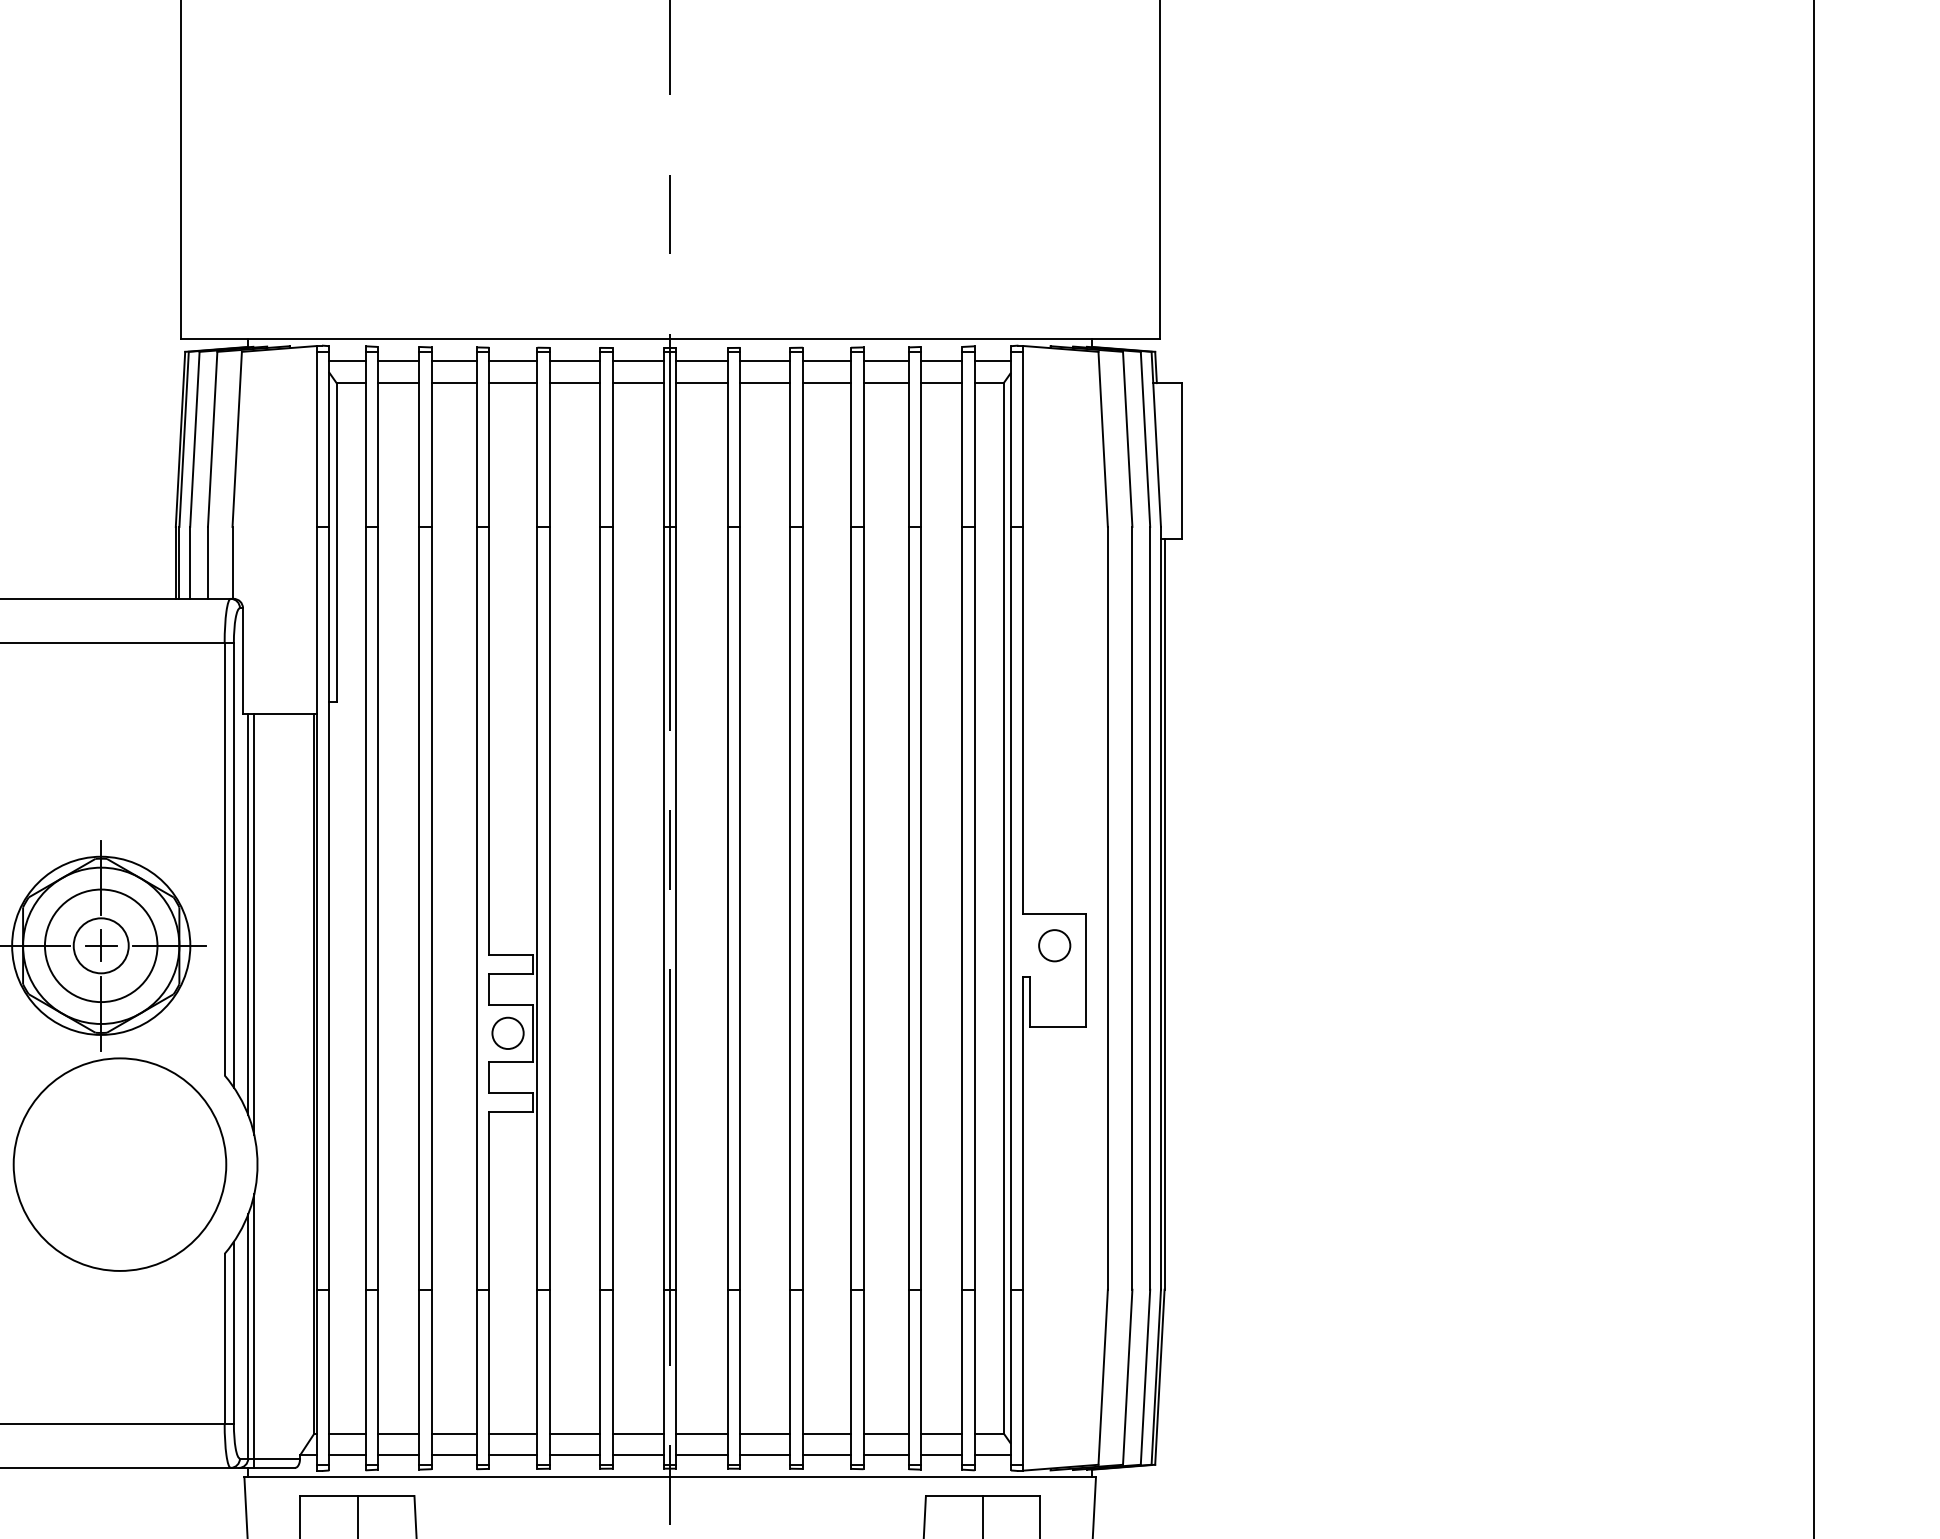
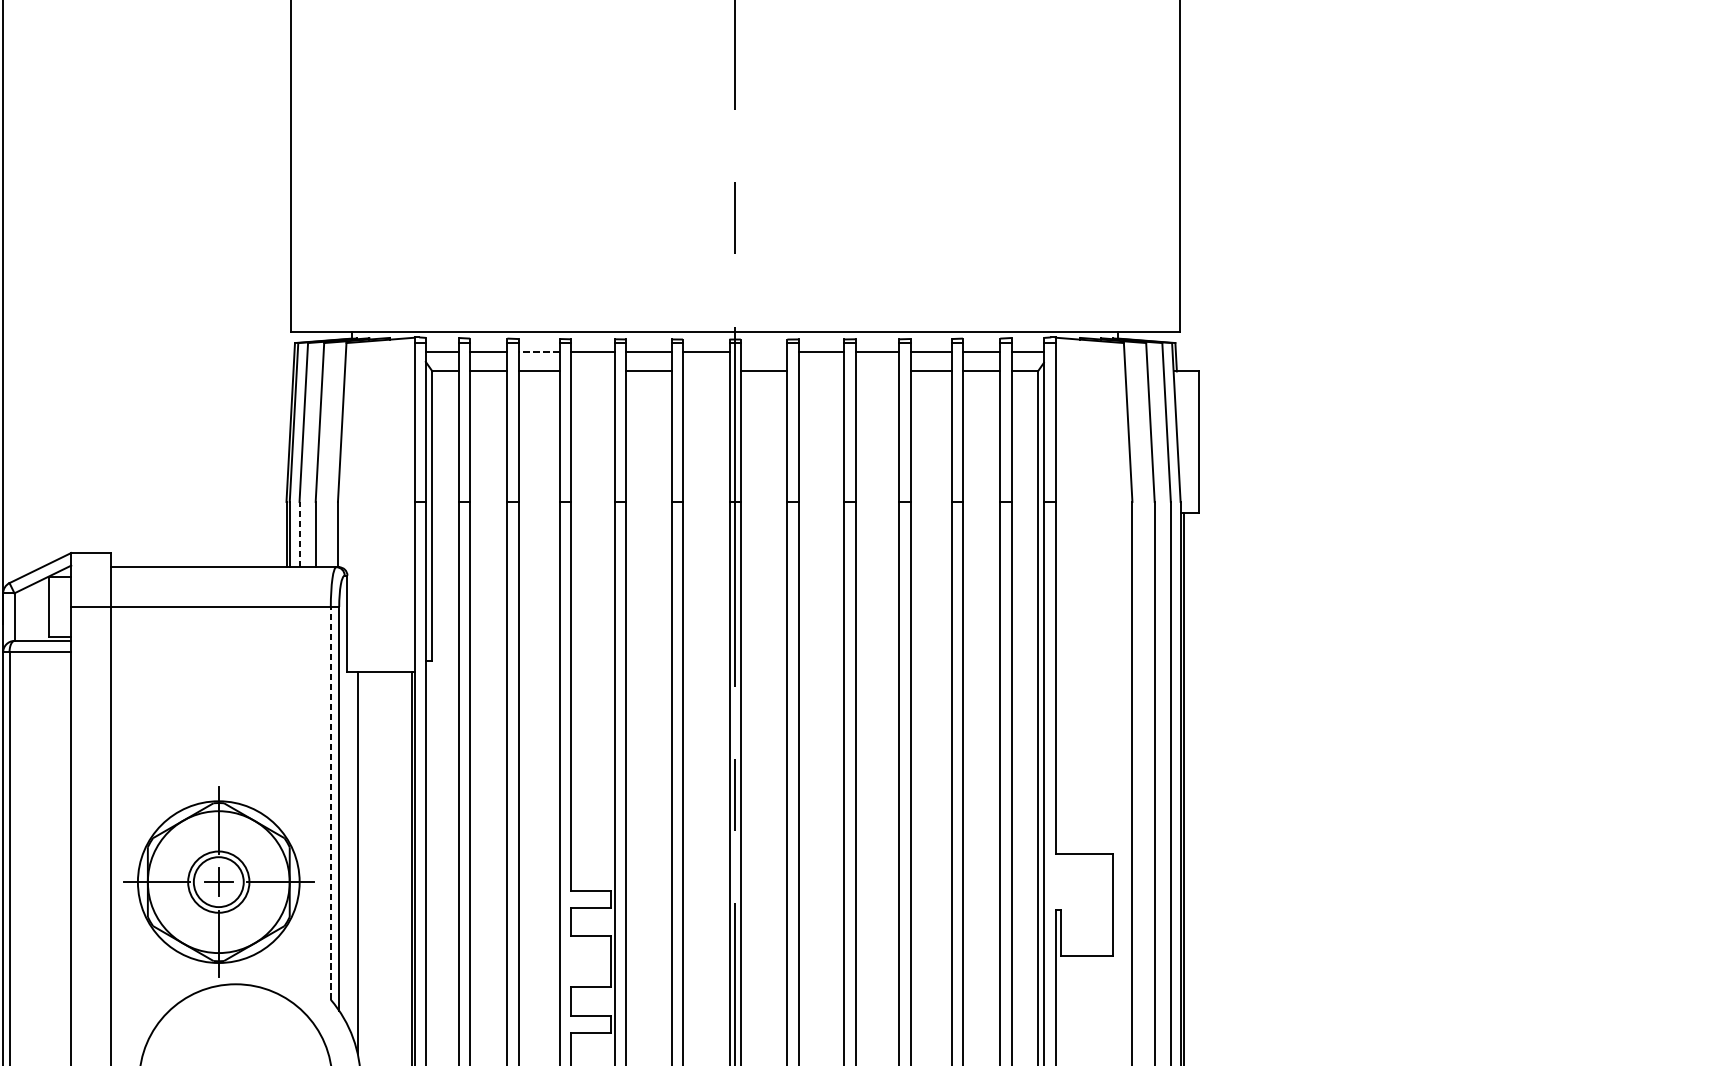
line: (454, 361) -> (539, 351), solid -> dashed
line: (701, 361) -> (763, 351), removed
line: (513, 383) -> (592, 371), removed
line: (637, 383) -> (705, 371), removed
line: (765, 383) -> (821, 371), removed
line: (826, 383) -> (877, 371), removed
line: (190, 562) -> (299, 534), solid -> dashed
line: (224, 858) -> (330, 802), solid -> dashed
line: (248, 914) -> (352, 853), removed
circle: (100, 945) -> (218, 881), size x0.6
circle: (1054, 945) -> (1083, 881), removed
circle: (507, 1032) -> (587, 960), removed

